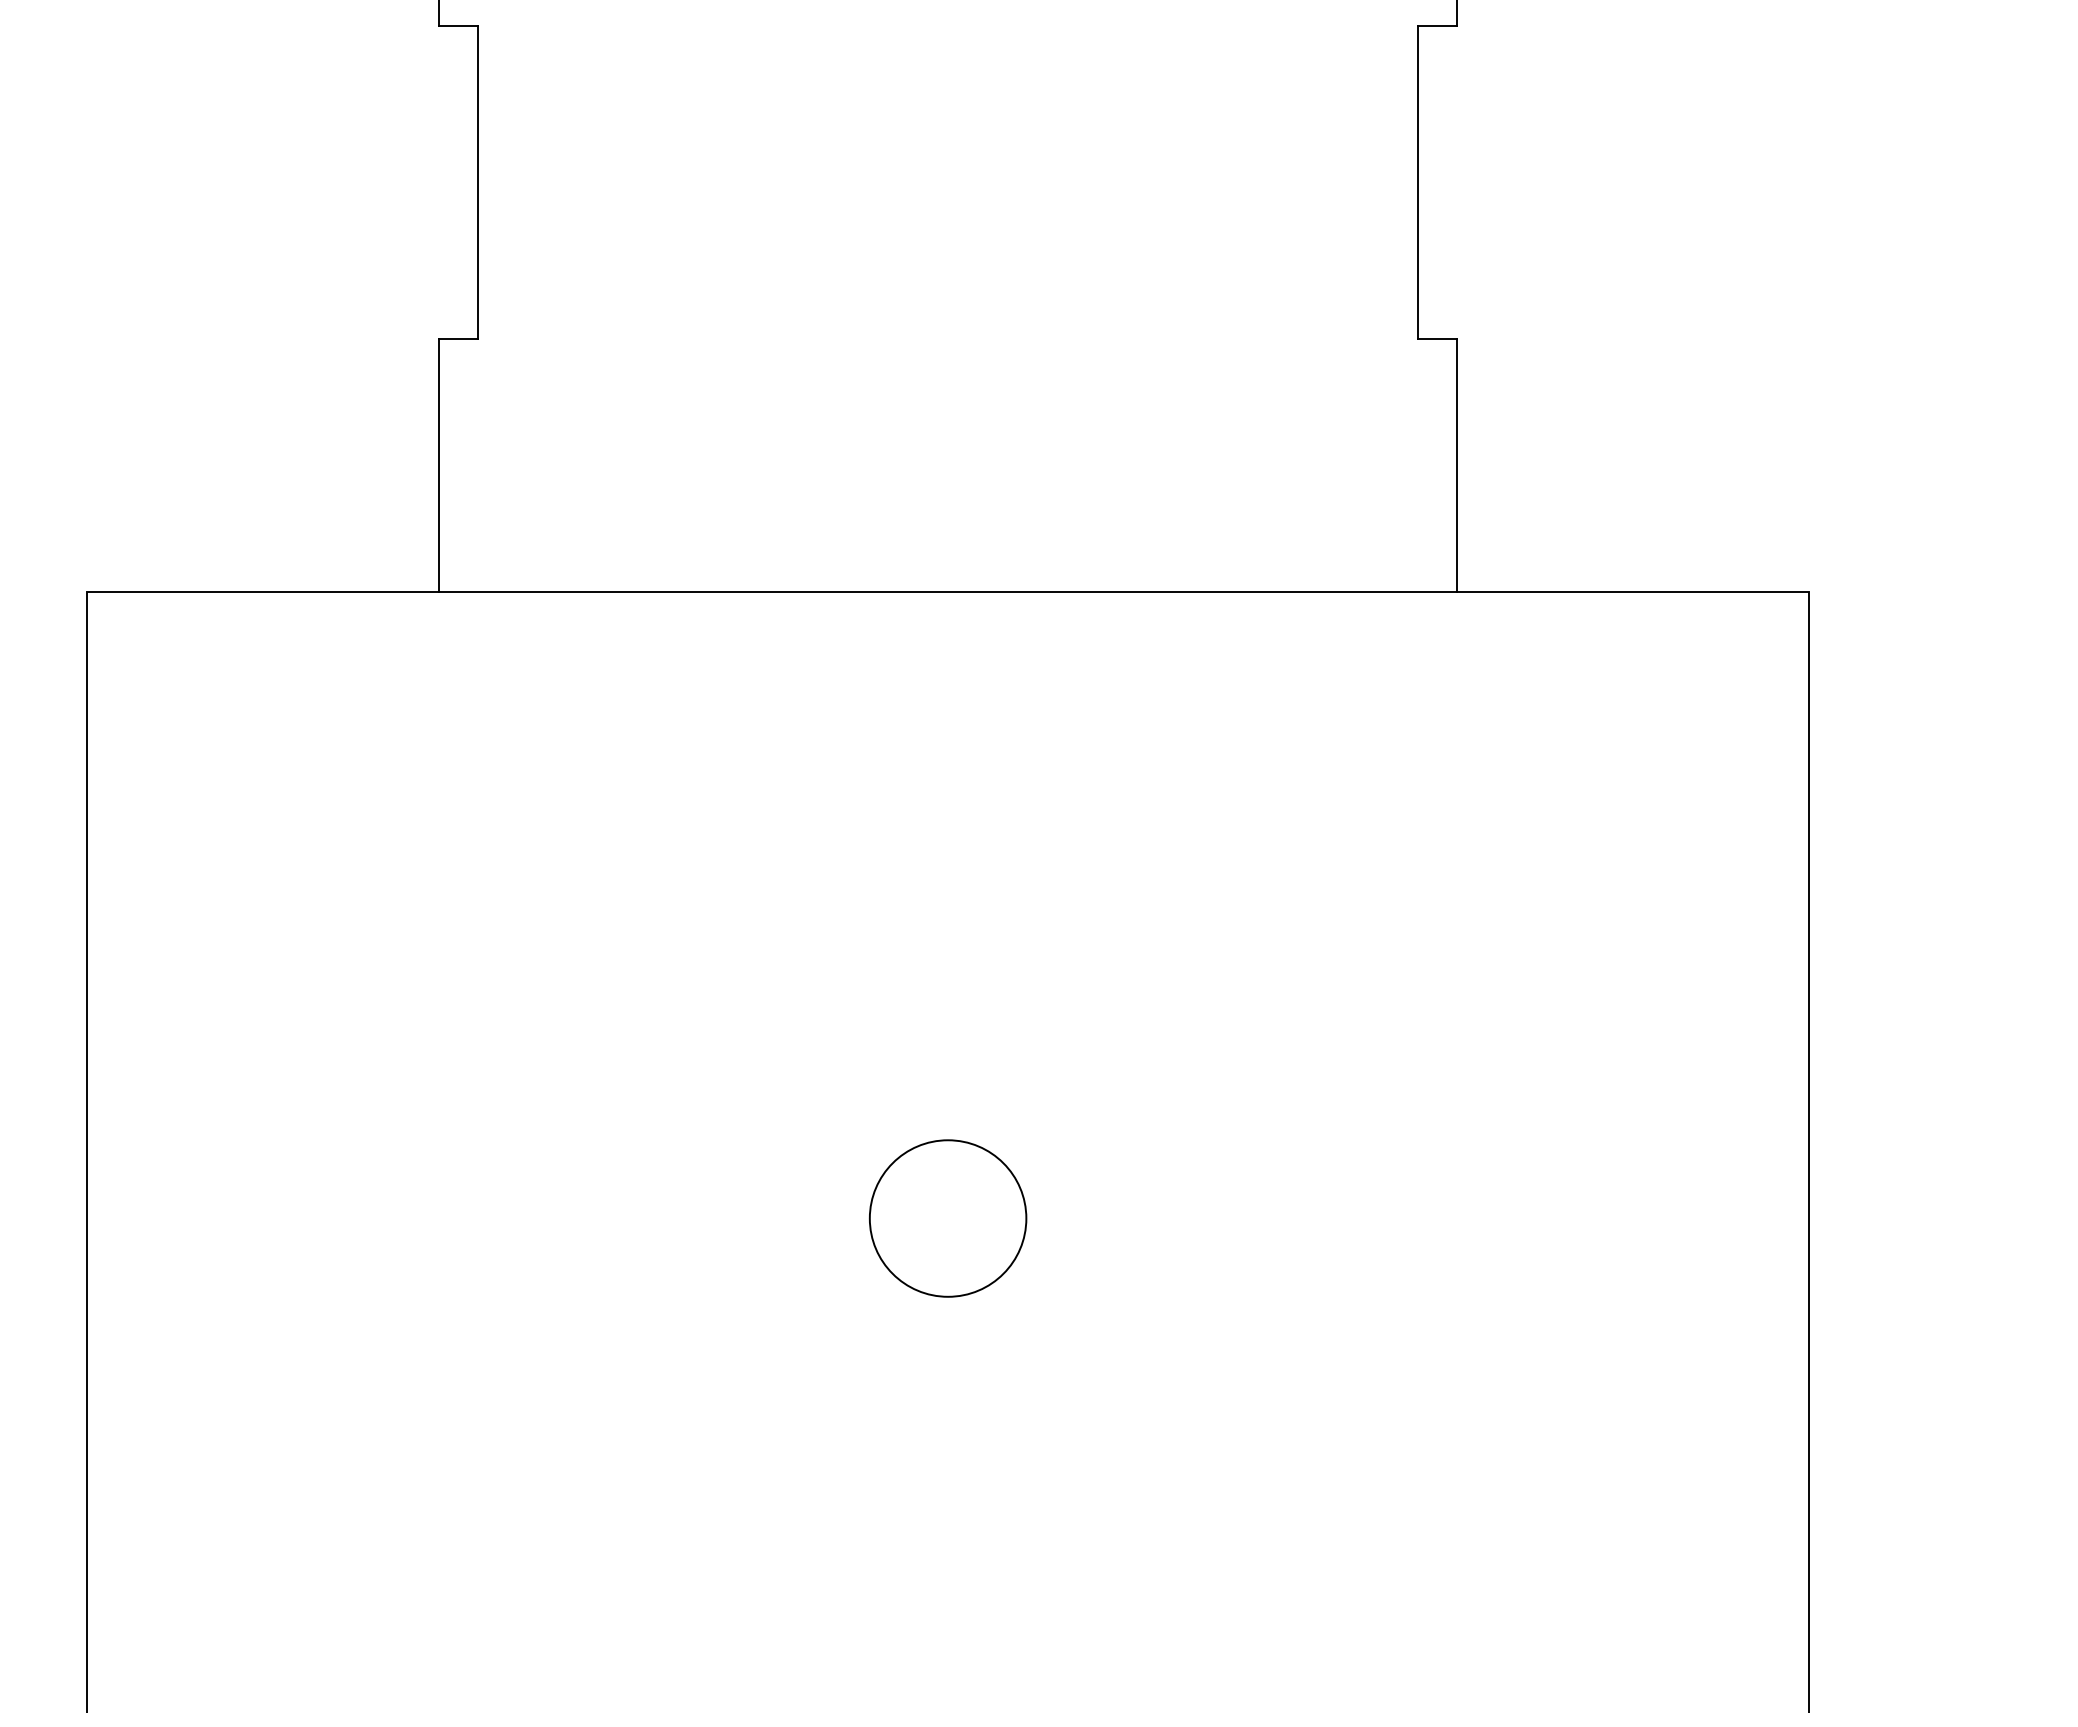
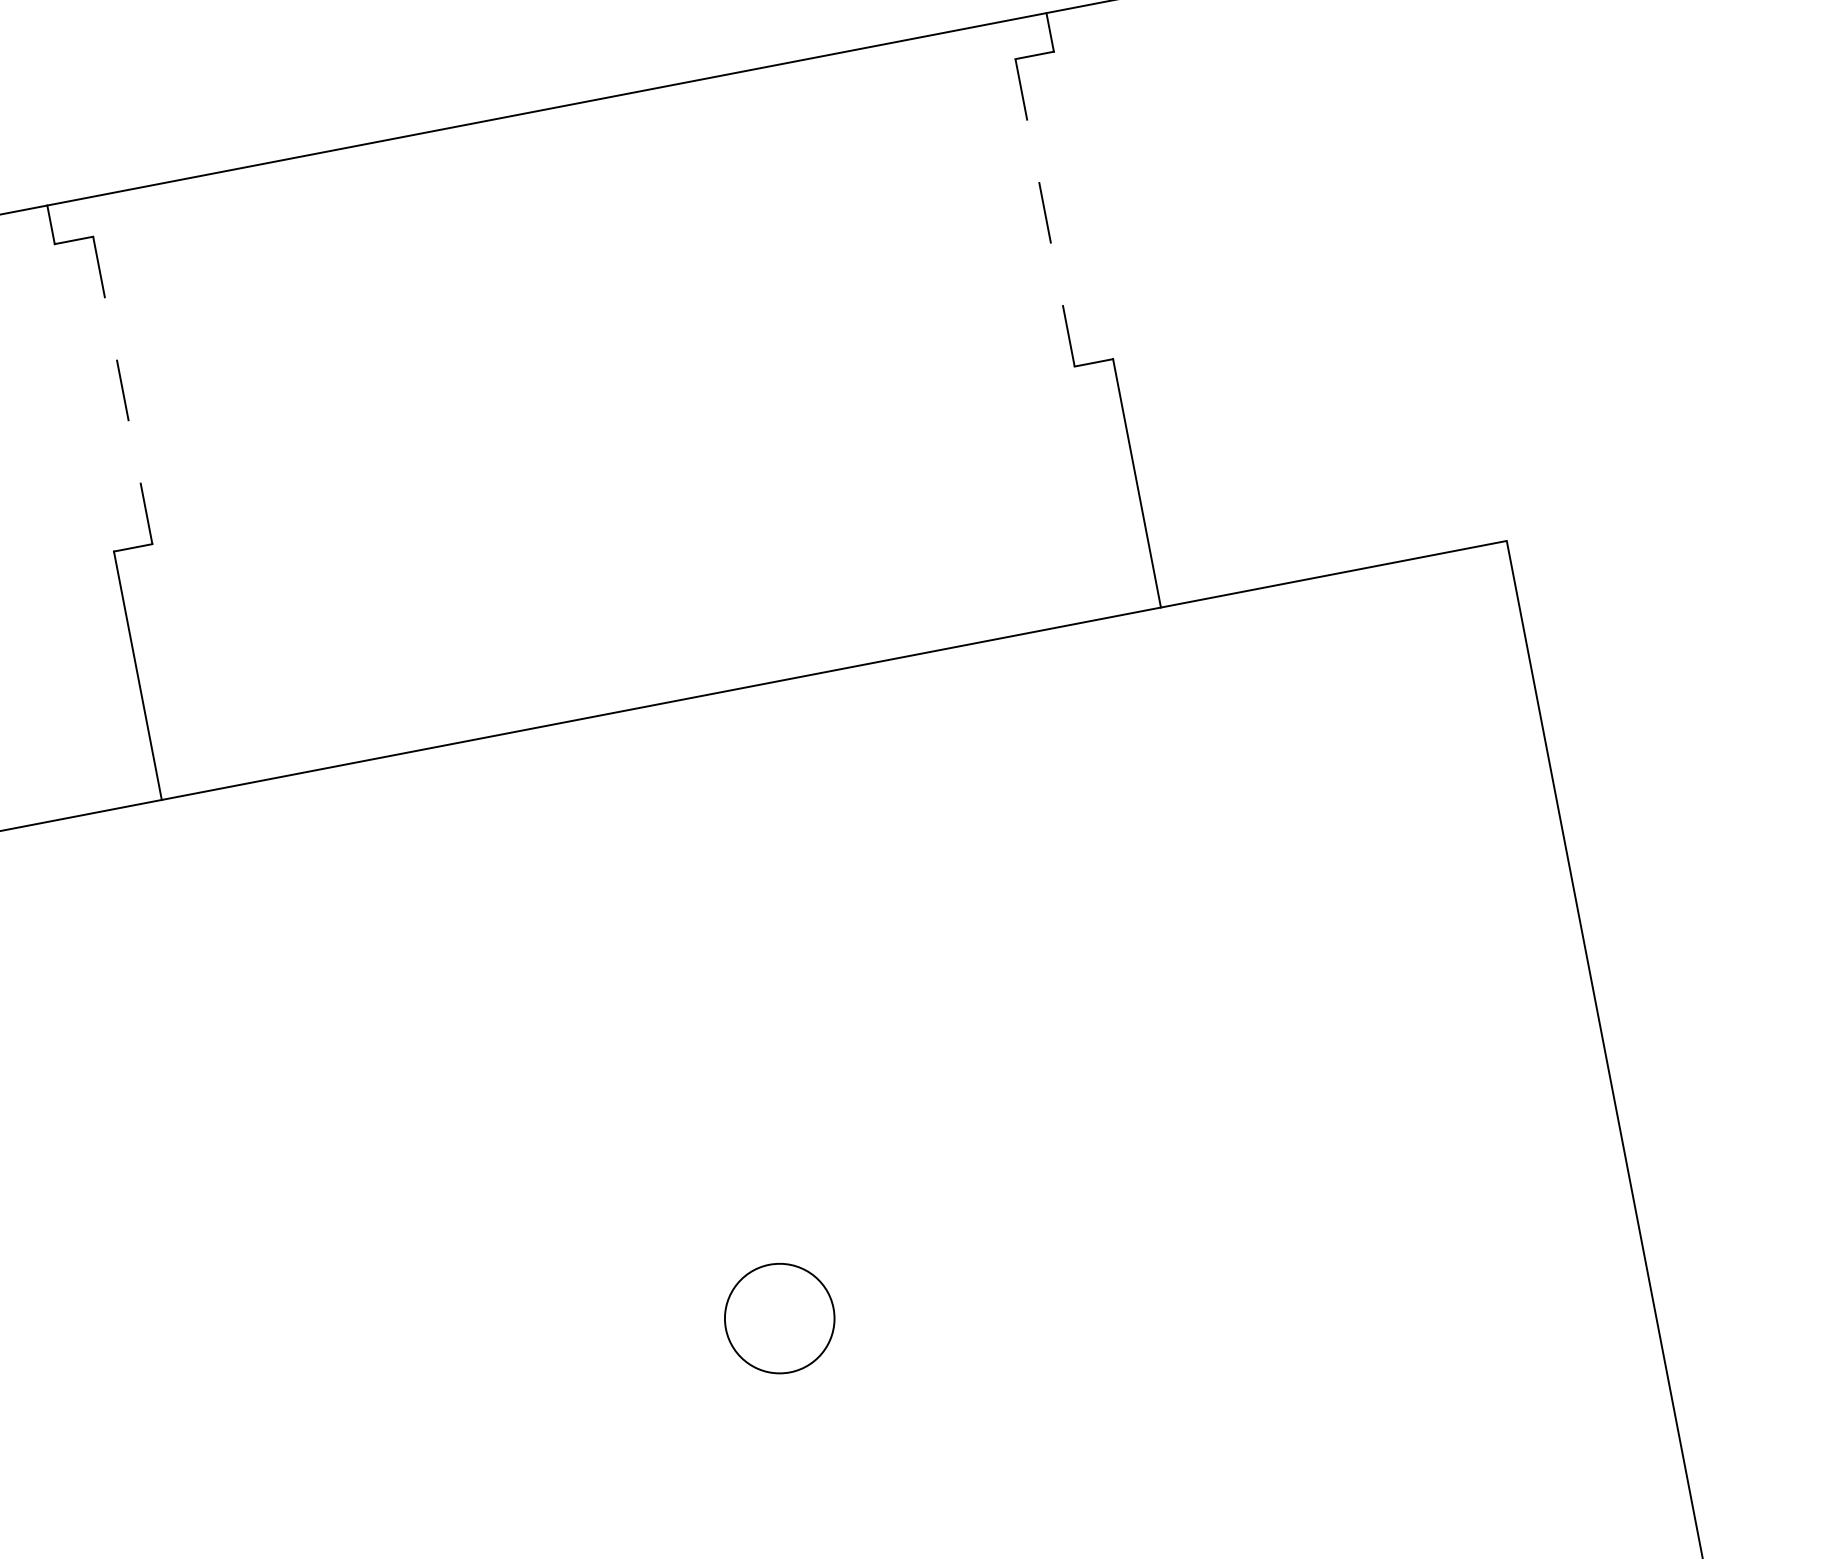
line: (478, 182) -> (122, 390), solid -> dashed
line: (1417, 182) -> (1044, 212), solid -> dashed
circle: (947, 1218) -> (779, 1318), size x0.7

